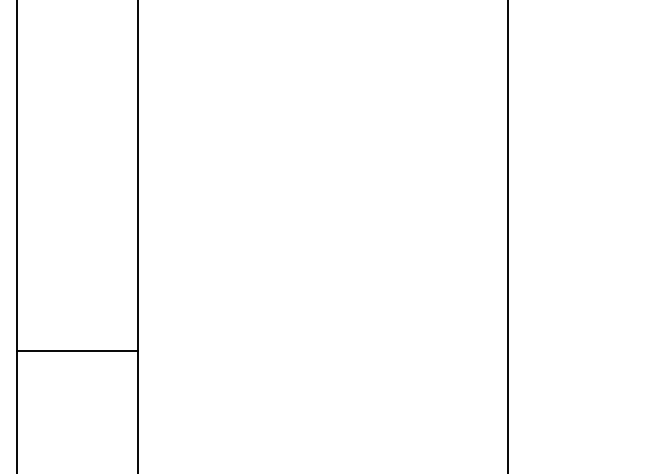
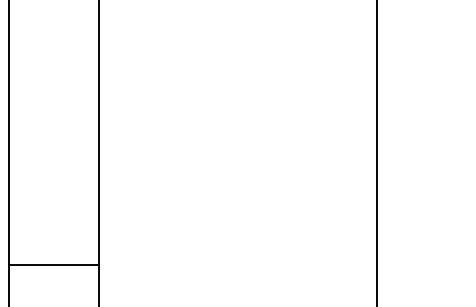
line: (77, 350) -> (53, 264), moved

